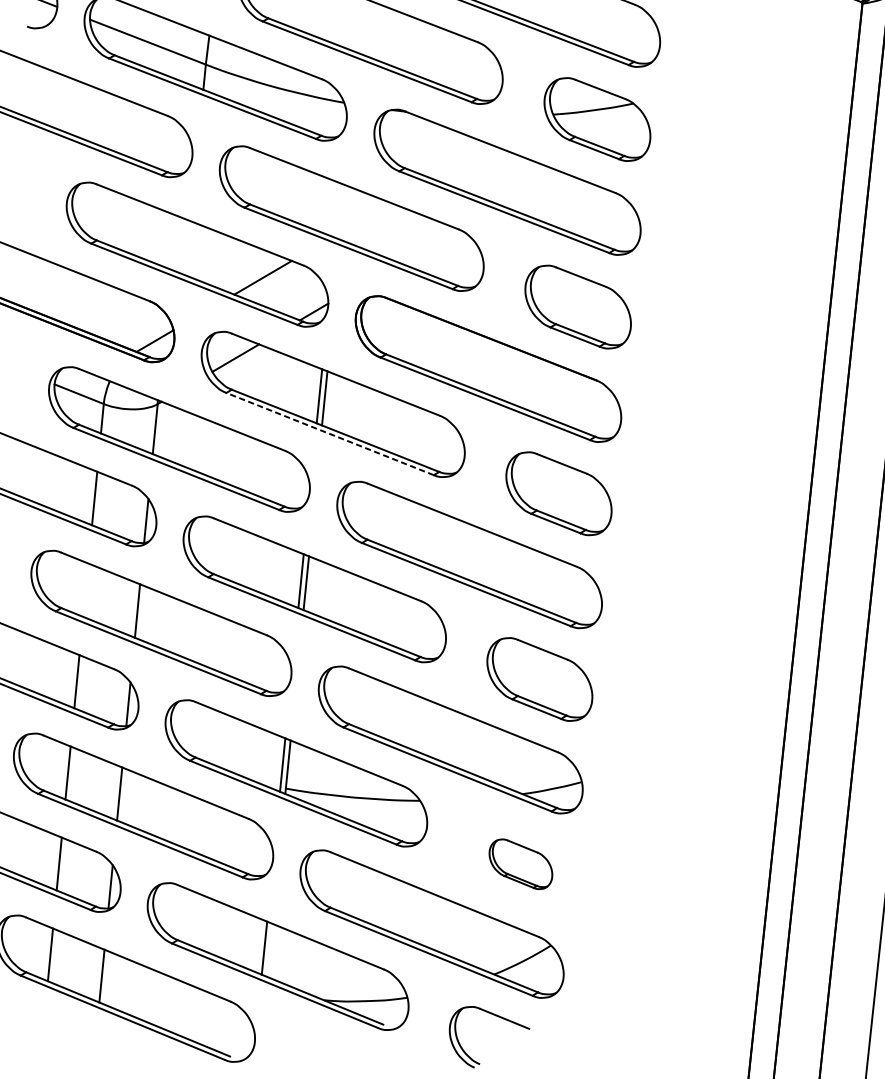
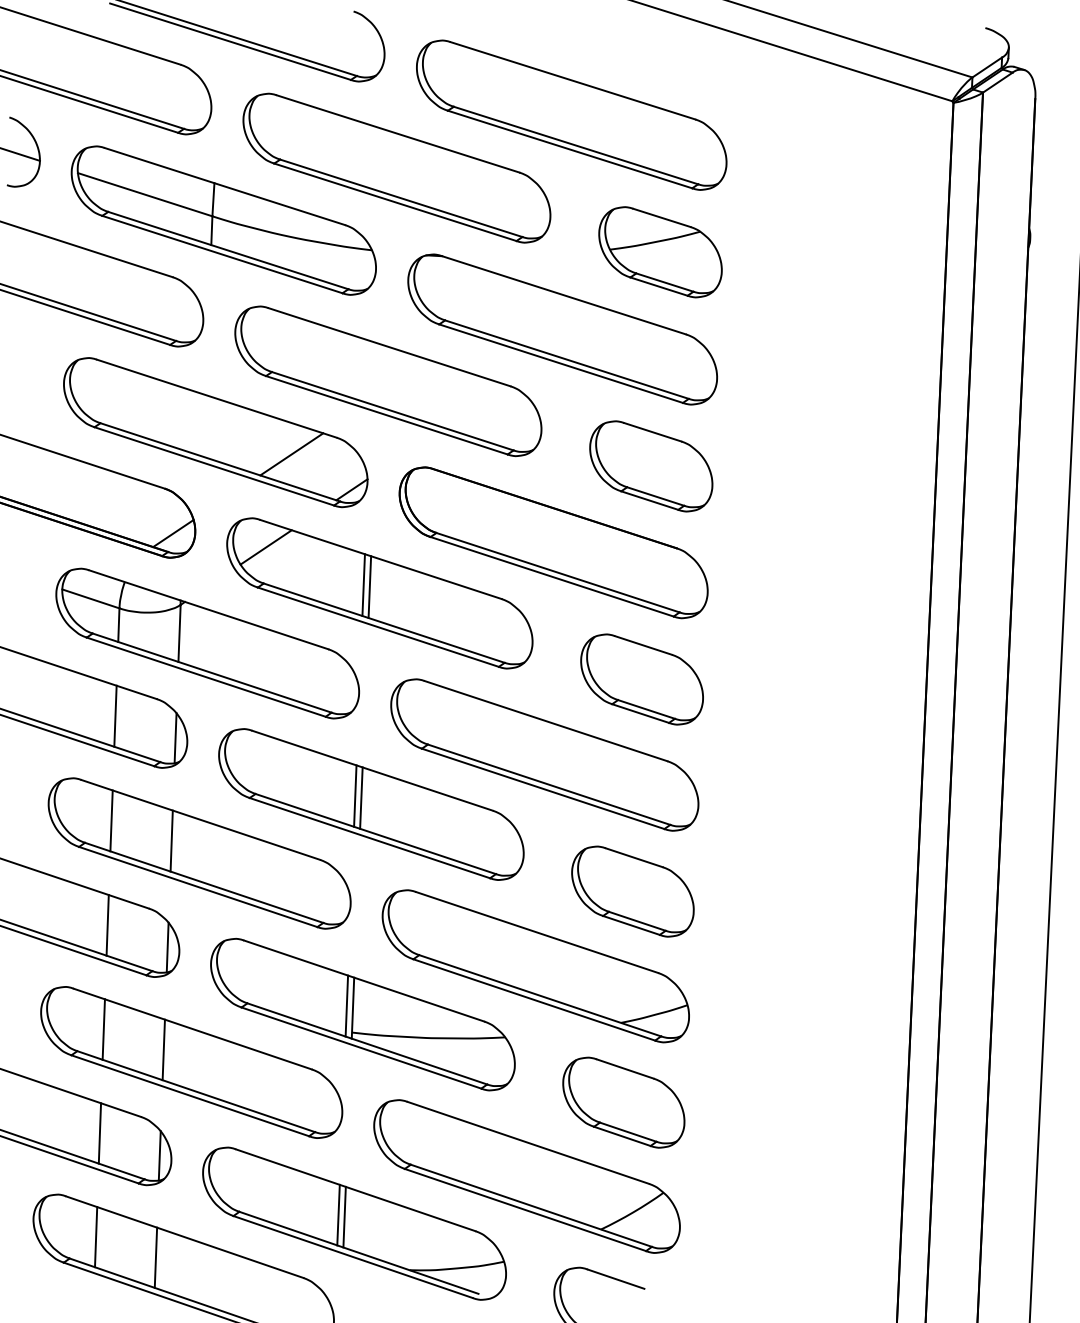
line: (330, 434) -> (378, 627), dashed -> solid
line: (85, 589) -> (111, 820), added
part: (520, 864) -> (623, 1102), size x1.67
line: (269, 949) -> (344, 1216), added

